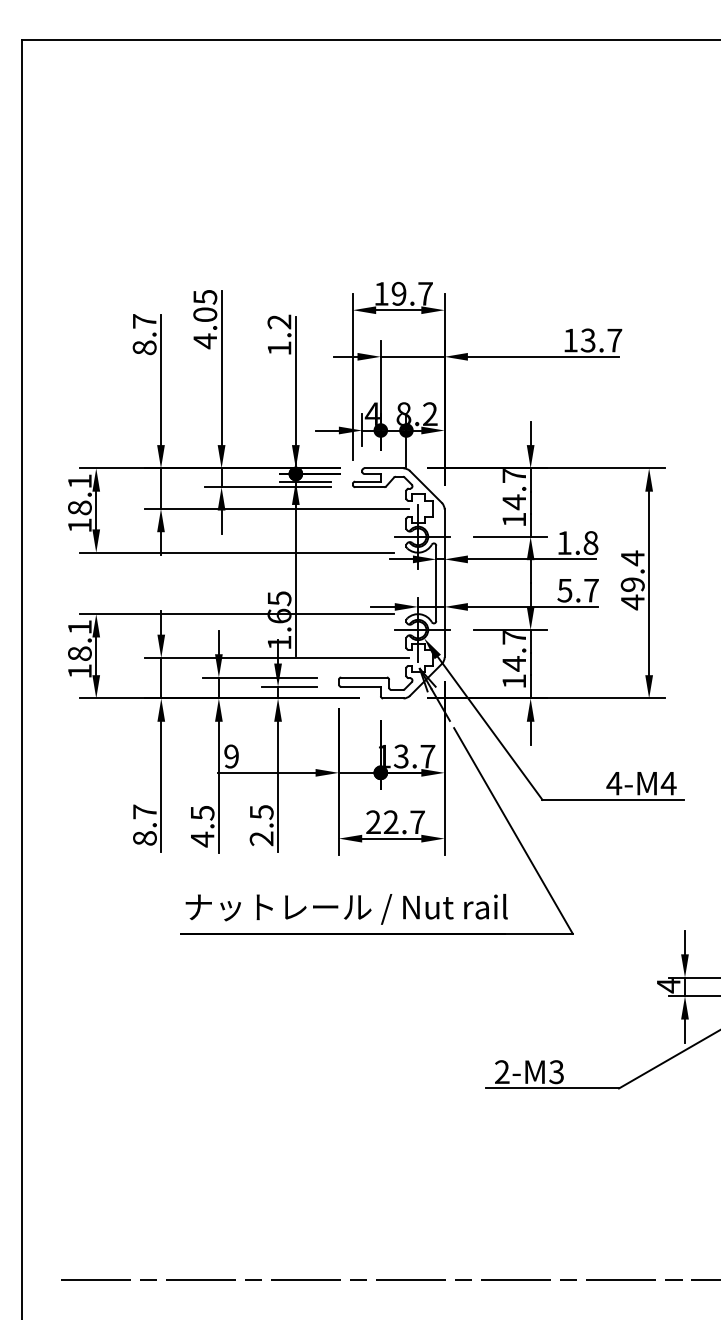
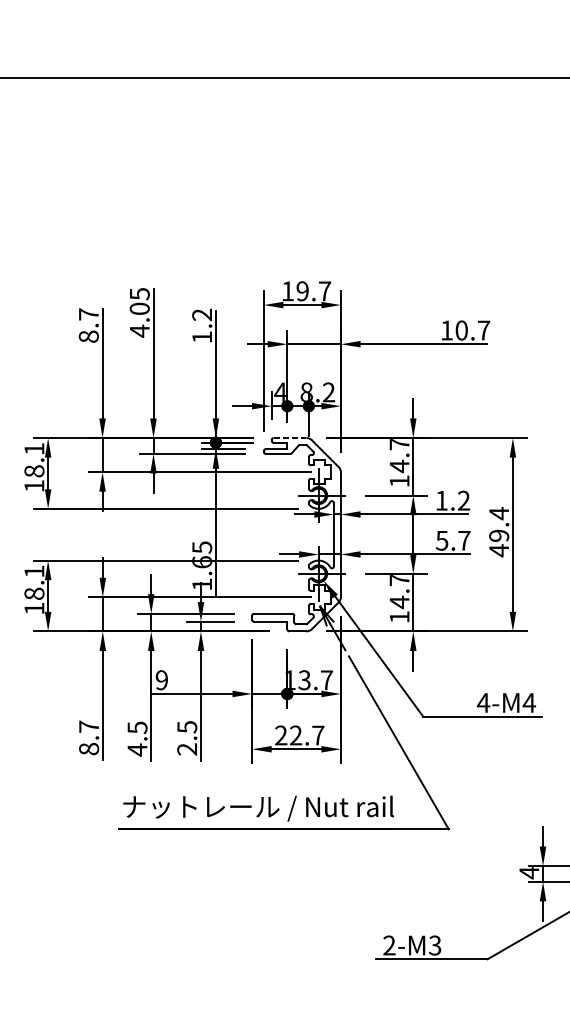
text: (587, 340) -> (461, 330), 13.7 -> 10.7
line: (384, 468) -> (290, 438), solid -> dashed
text: (590, 542) -> (463, 500), 1.8 -> 1.2

